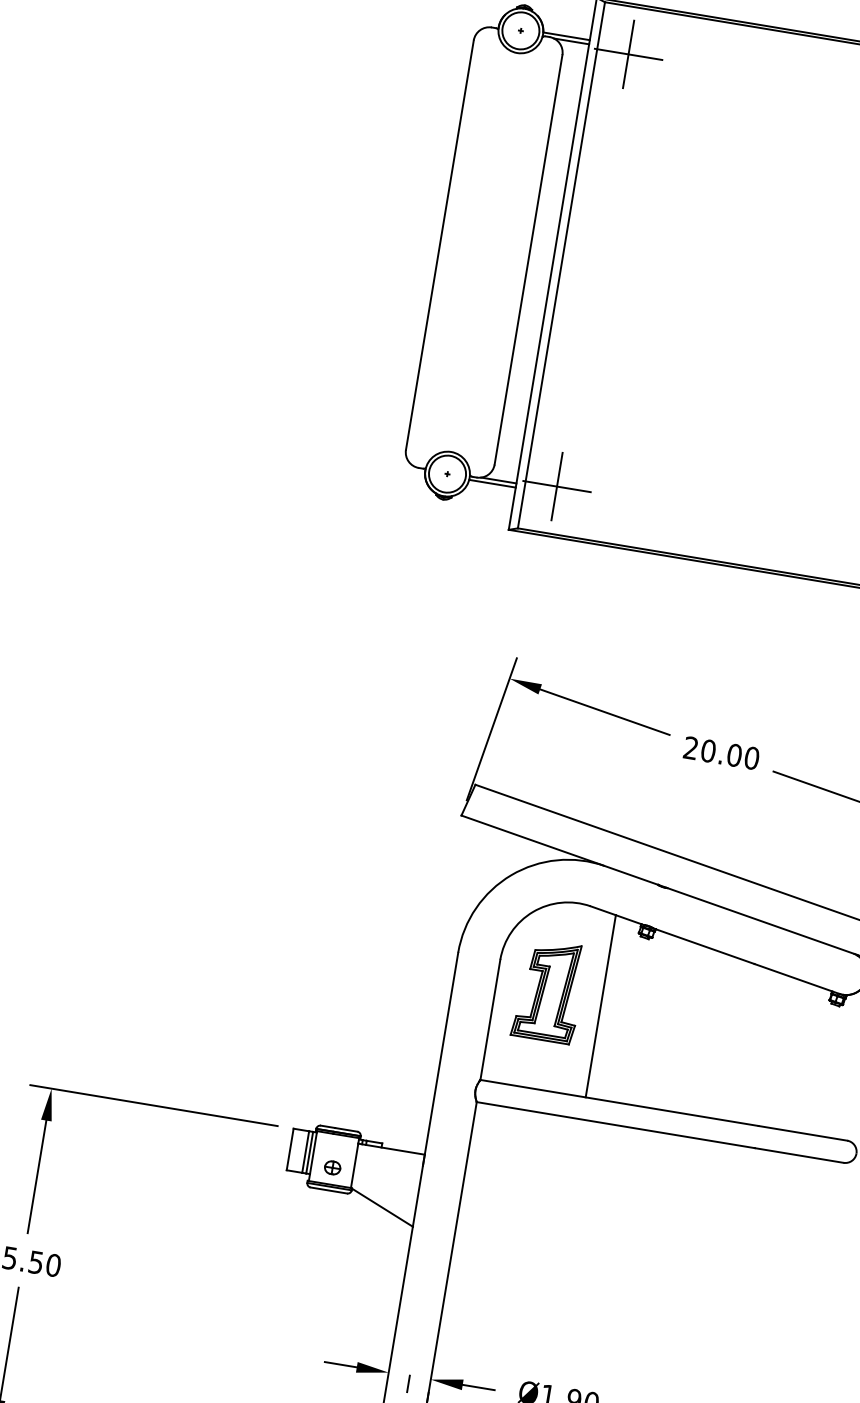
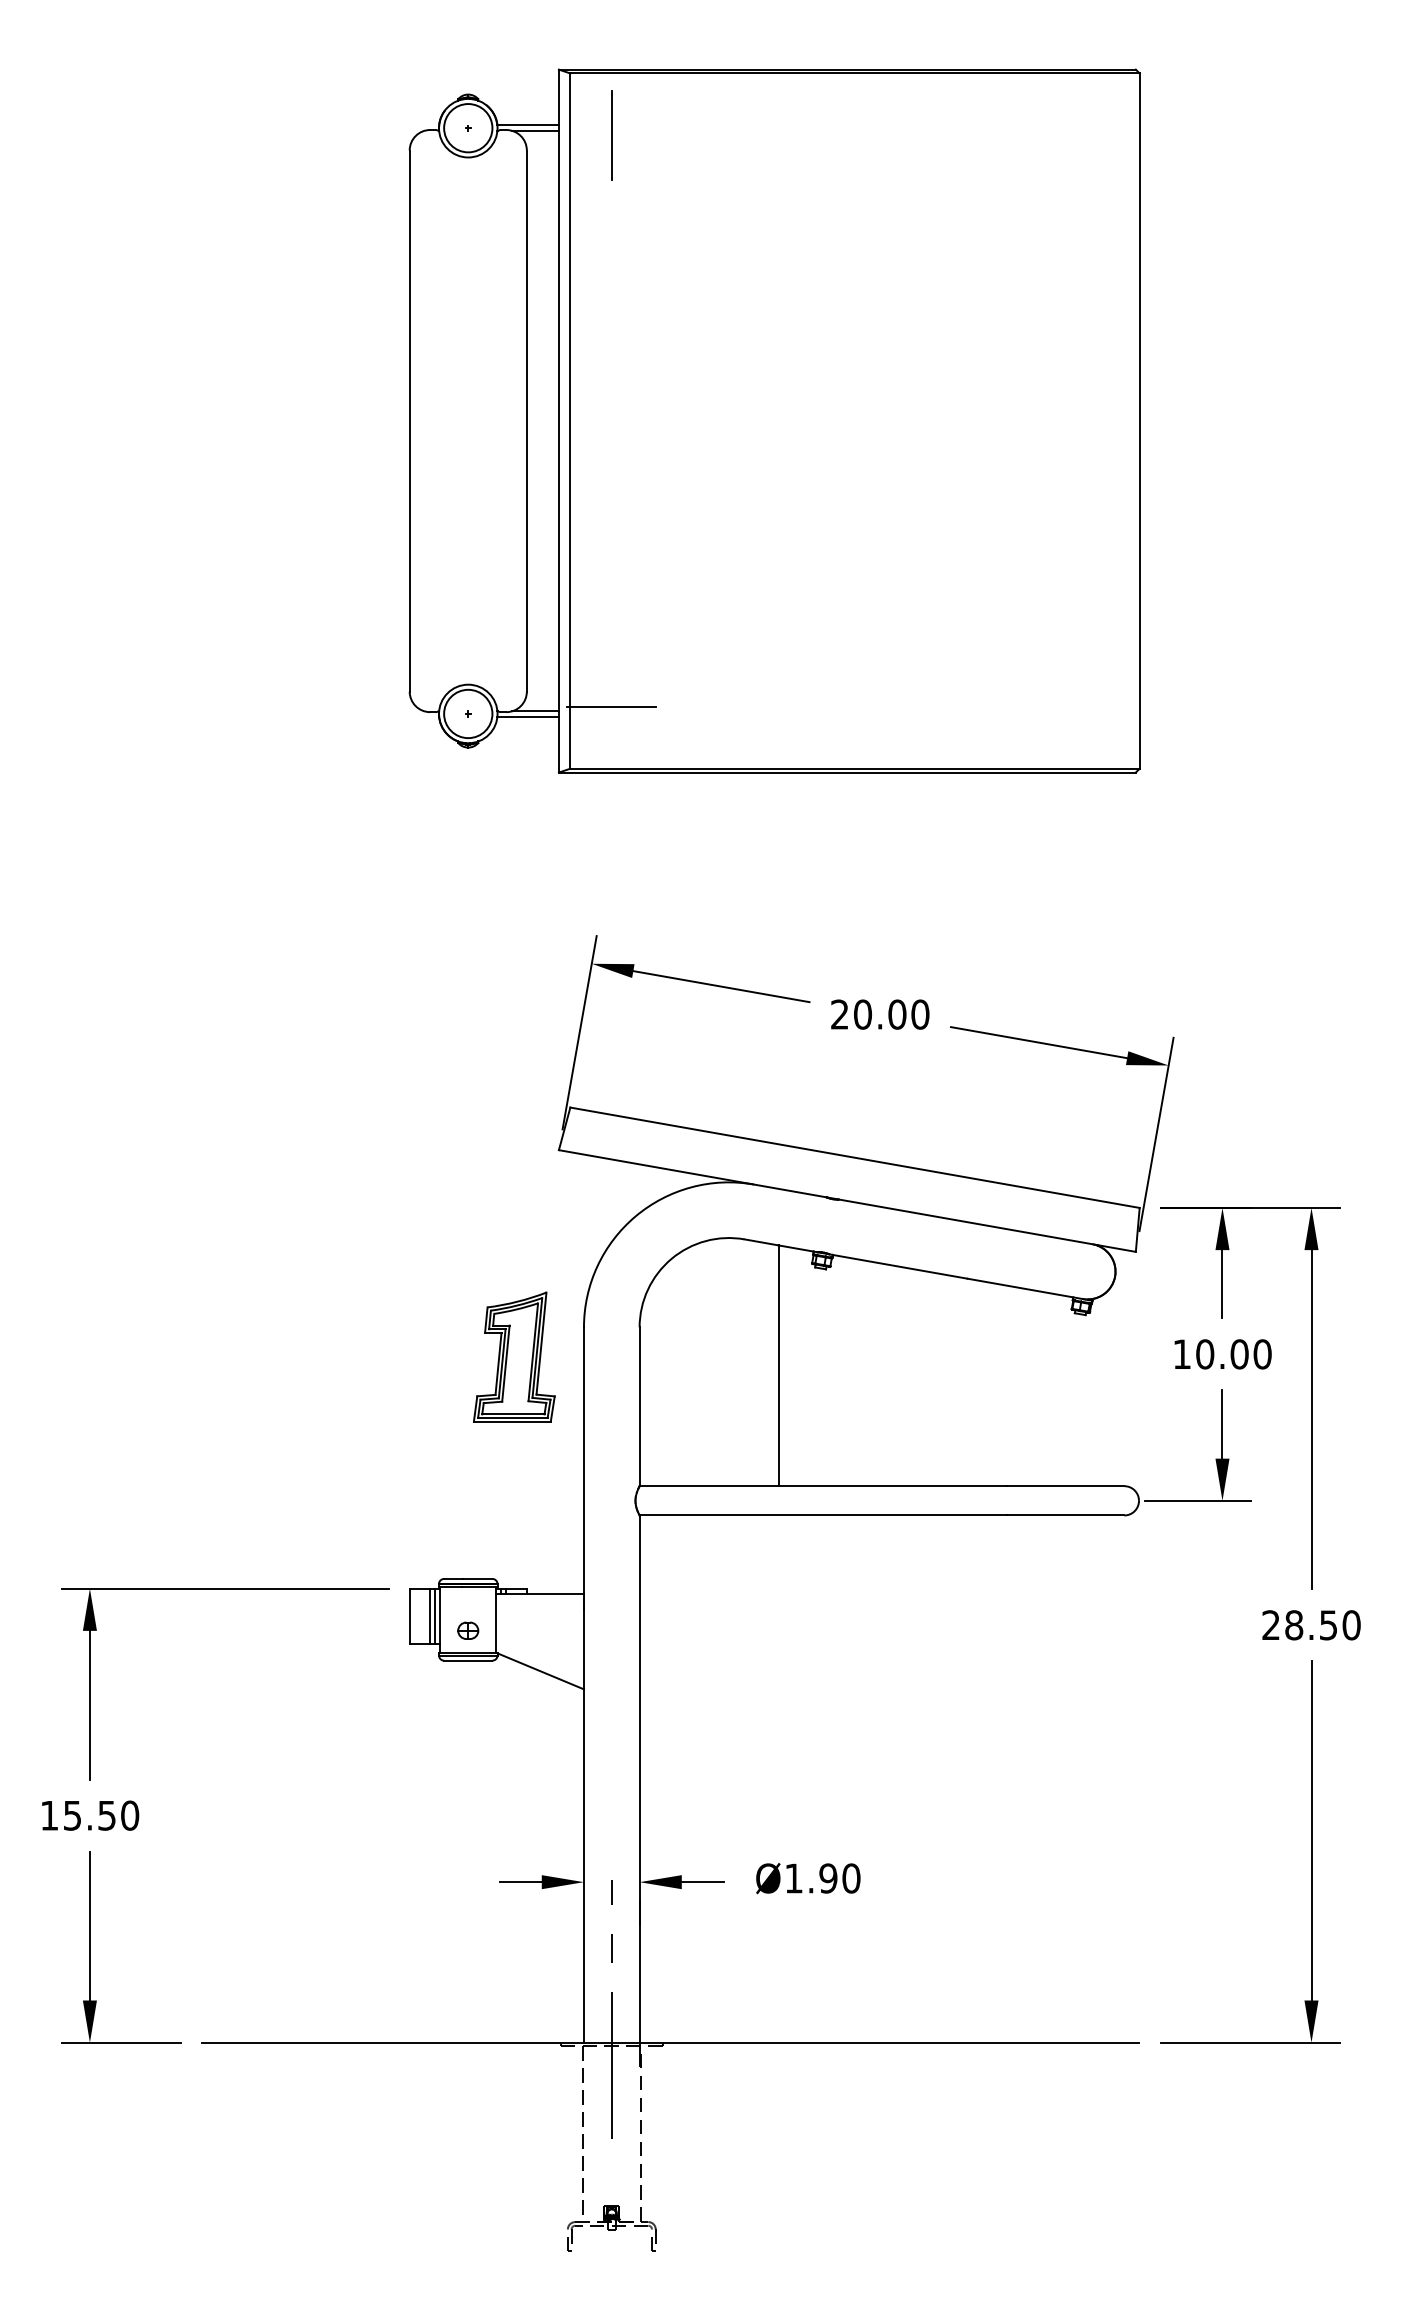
line: (628, 54) -> (611, 135), removed
line: (556, 486) -> (611, 706), removed
part: (549, 990) -> (514, 1356), moved

